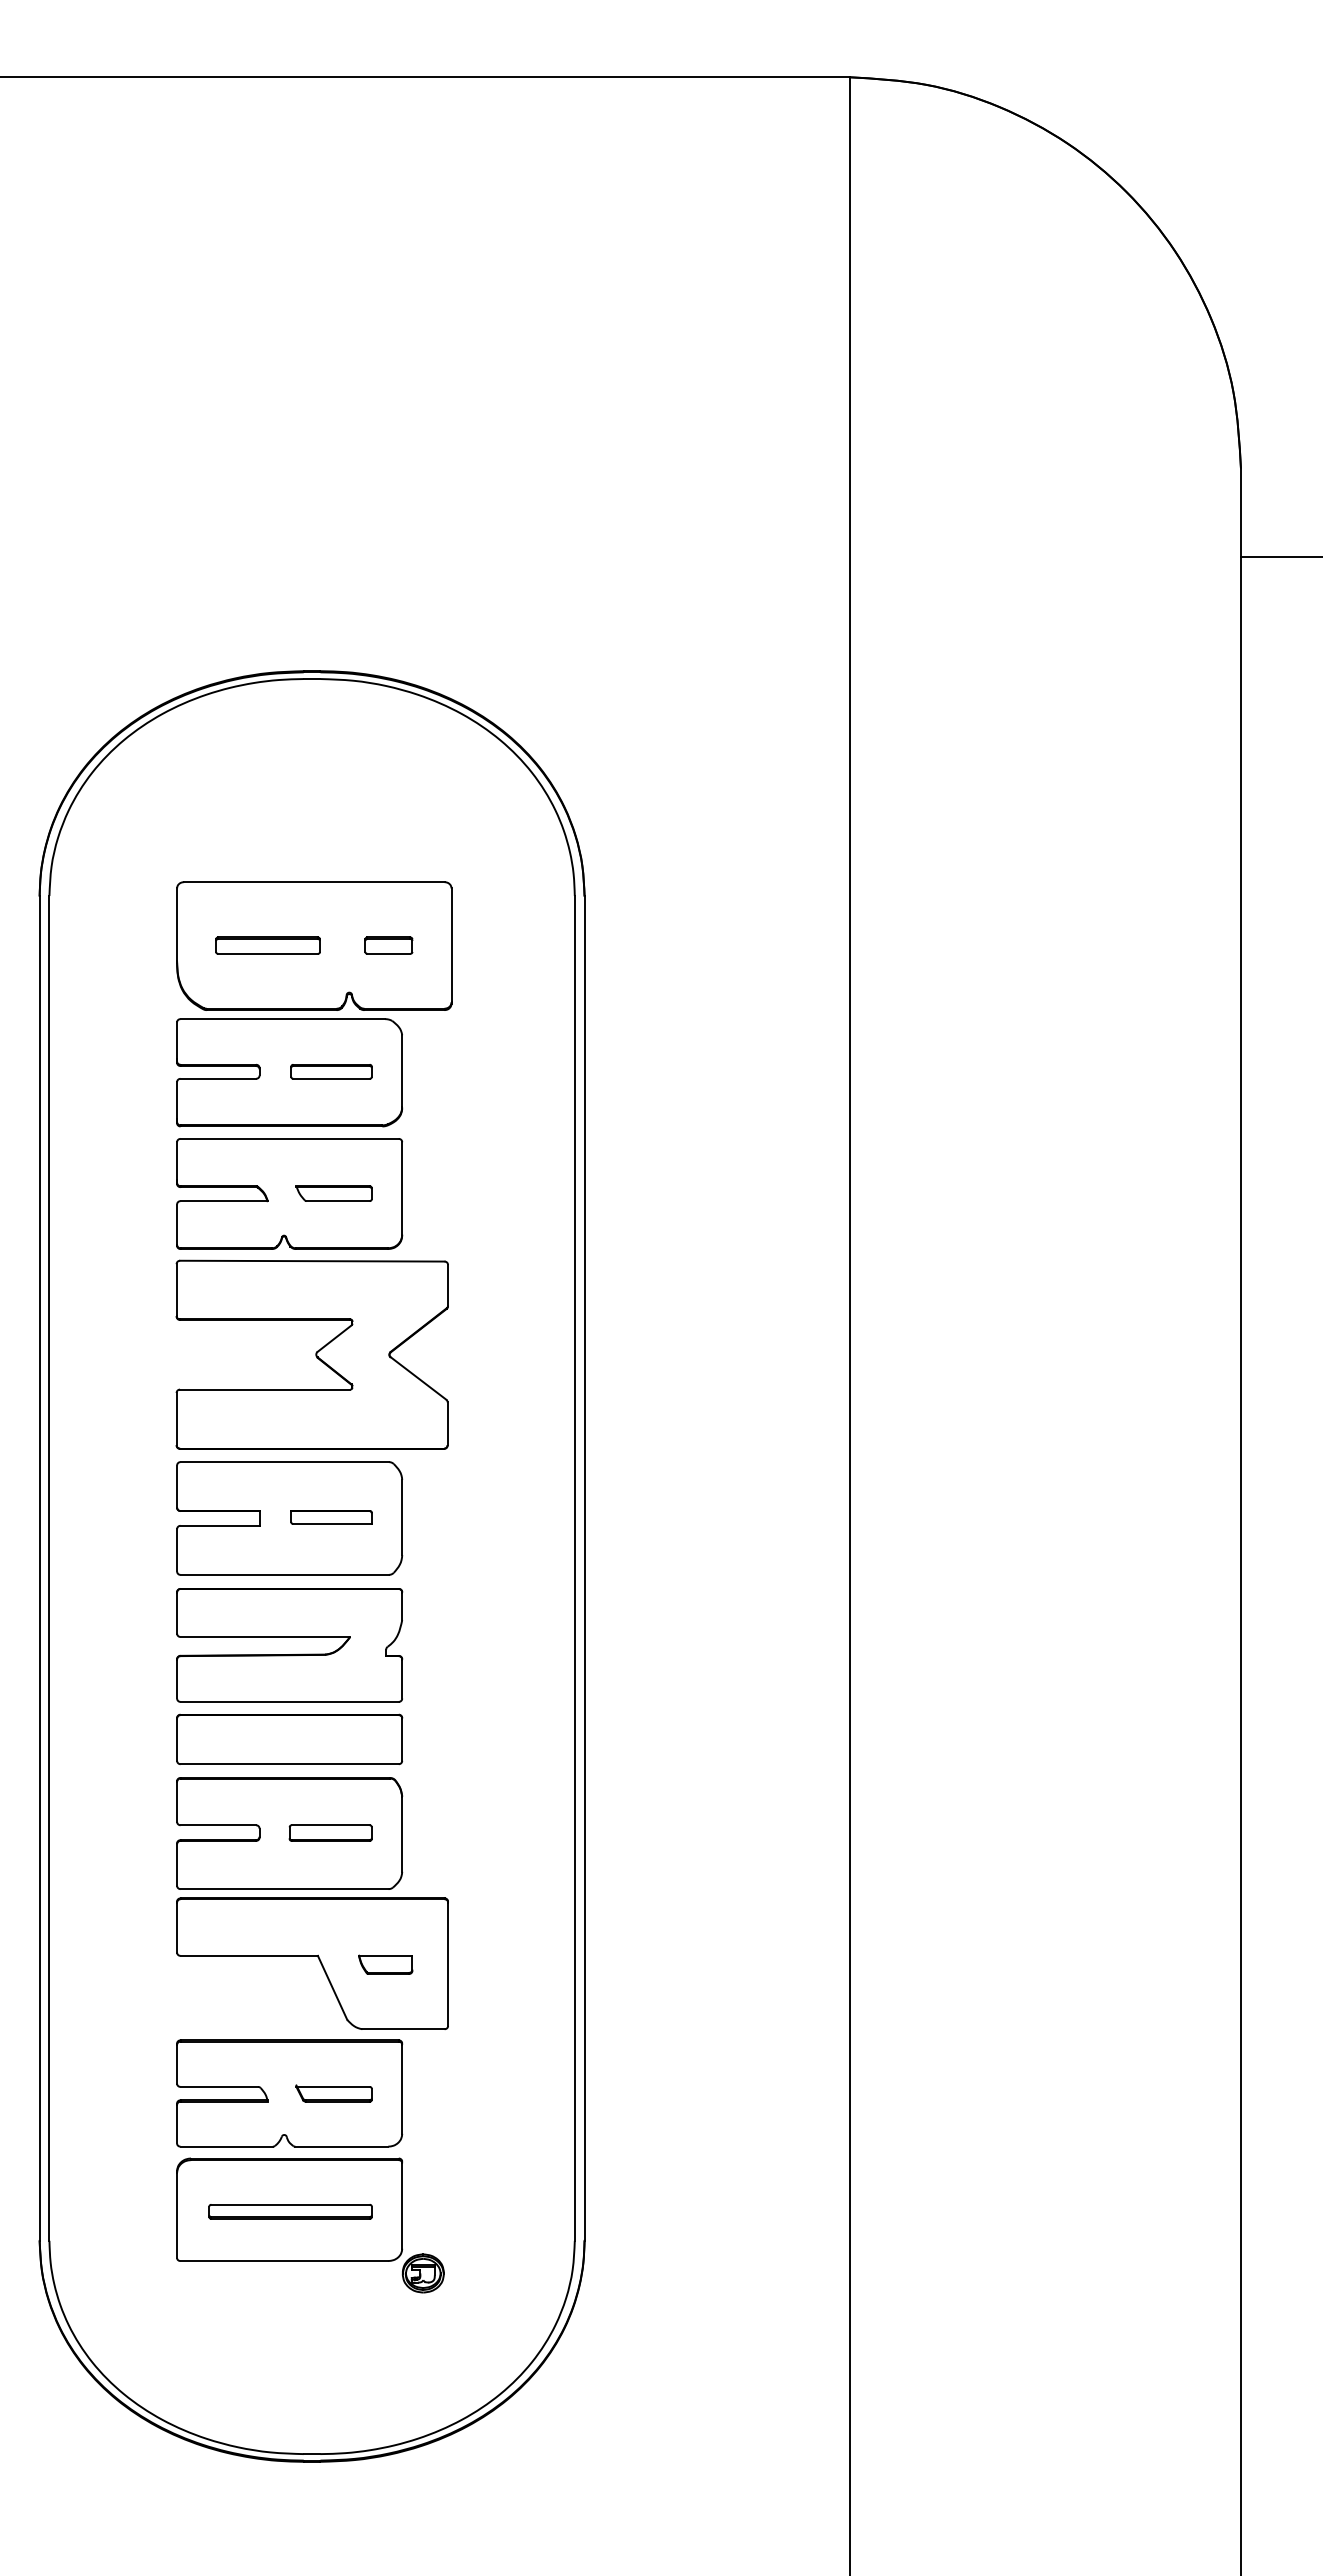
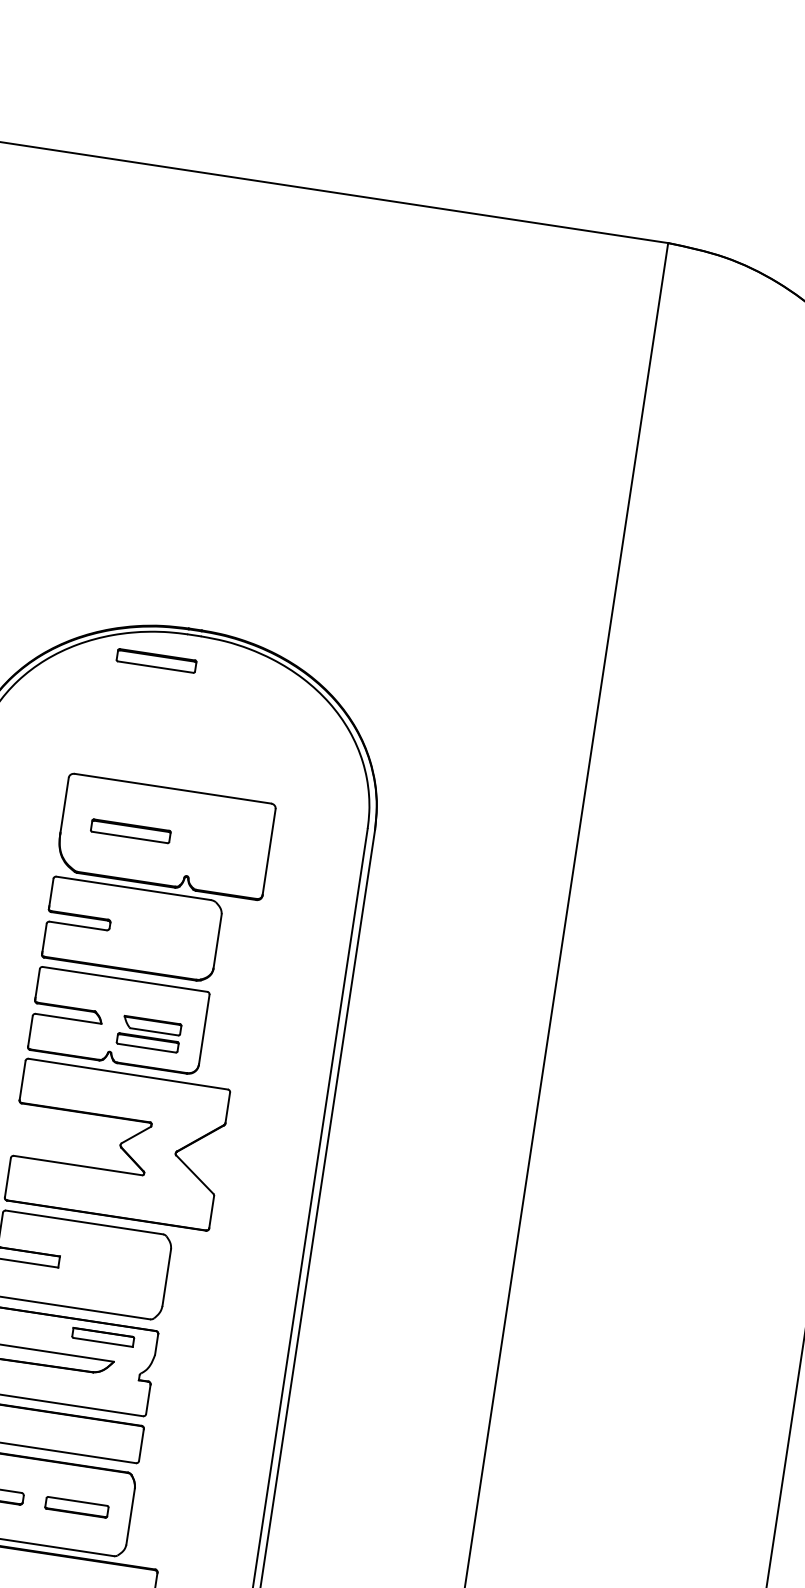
part: (267, 719) -> (156, 660), added
part: (388, 945) -> (221, 844), removed
part: (331, 1071) -> (147, 1042), moved
part: (331, 1517) -> (103, 1337), moved

